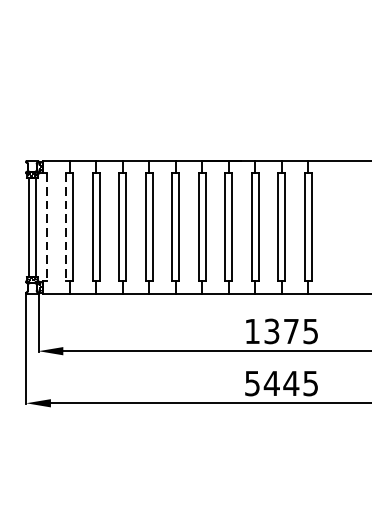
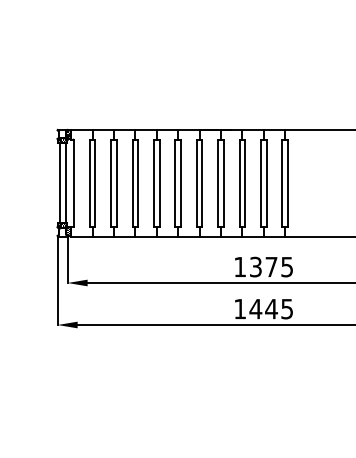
line: (47, 227) -> (74, 183), dashed -> solid
line: (65, 227) -> (89, 183), dashed -> solid
text: (251, 384) -> (239, 309), 5445 -> 1445

